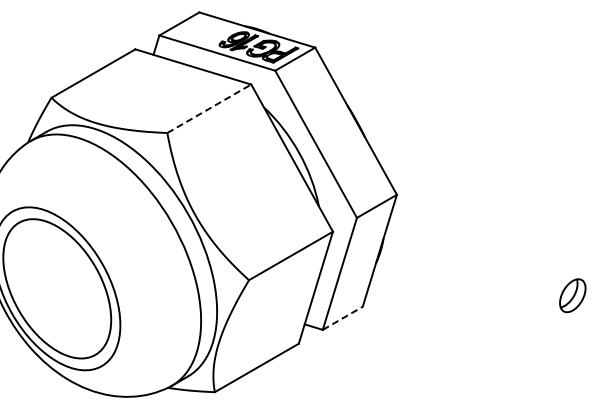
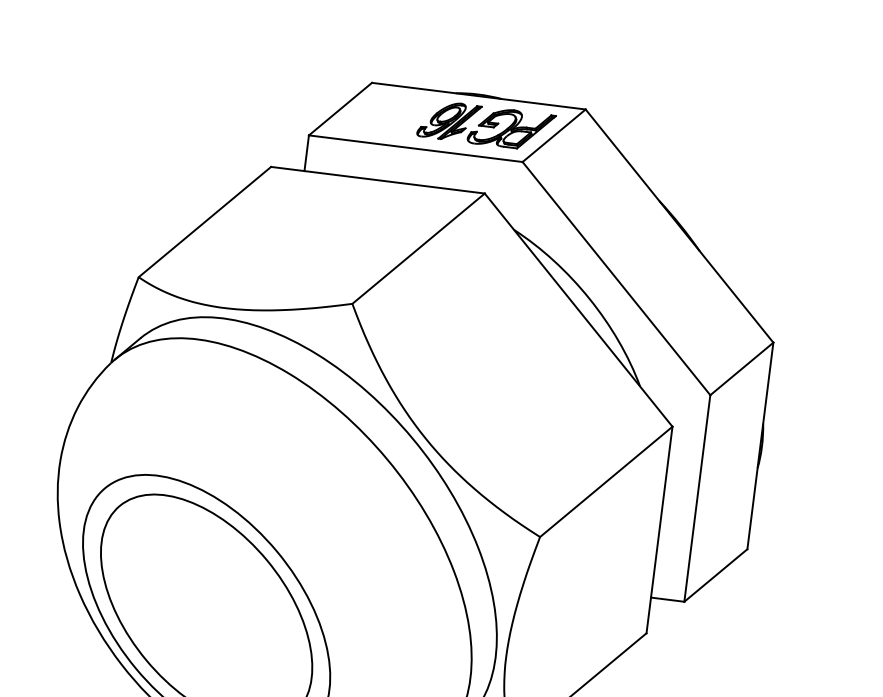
line: (209, 108) -> (418, 248), dashed -> solid
line: (343, 318) -> (717, 575), dashed -> solid

